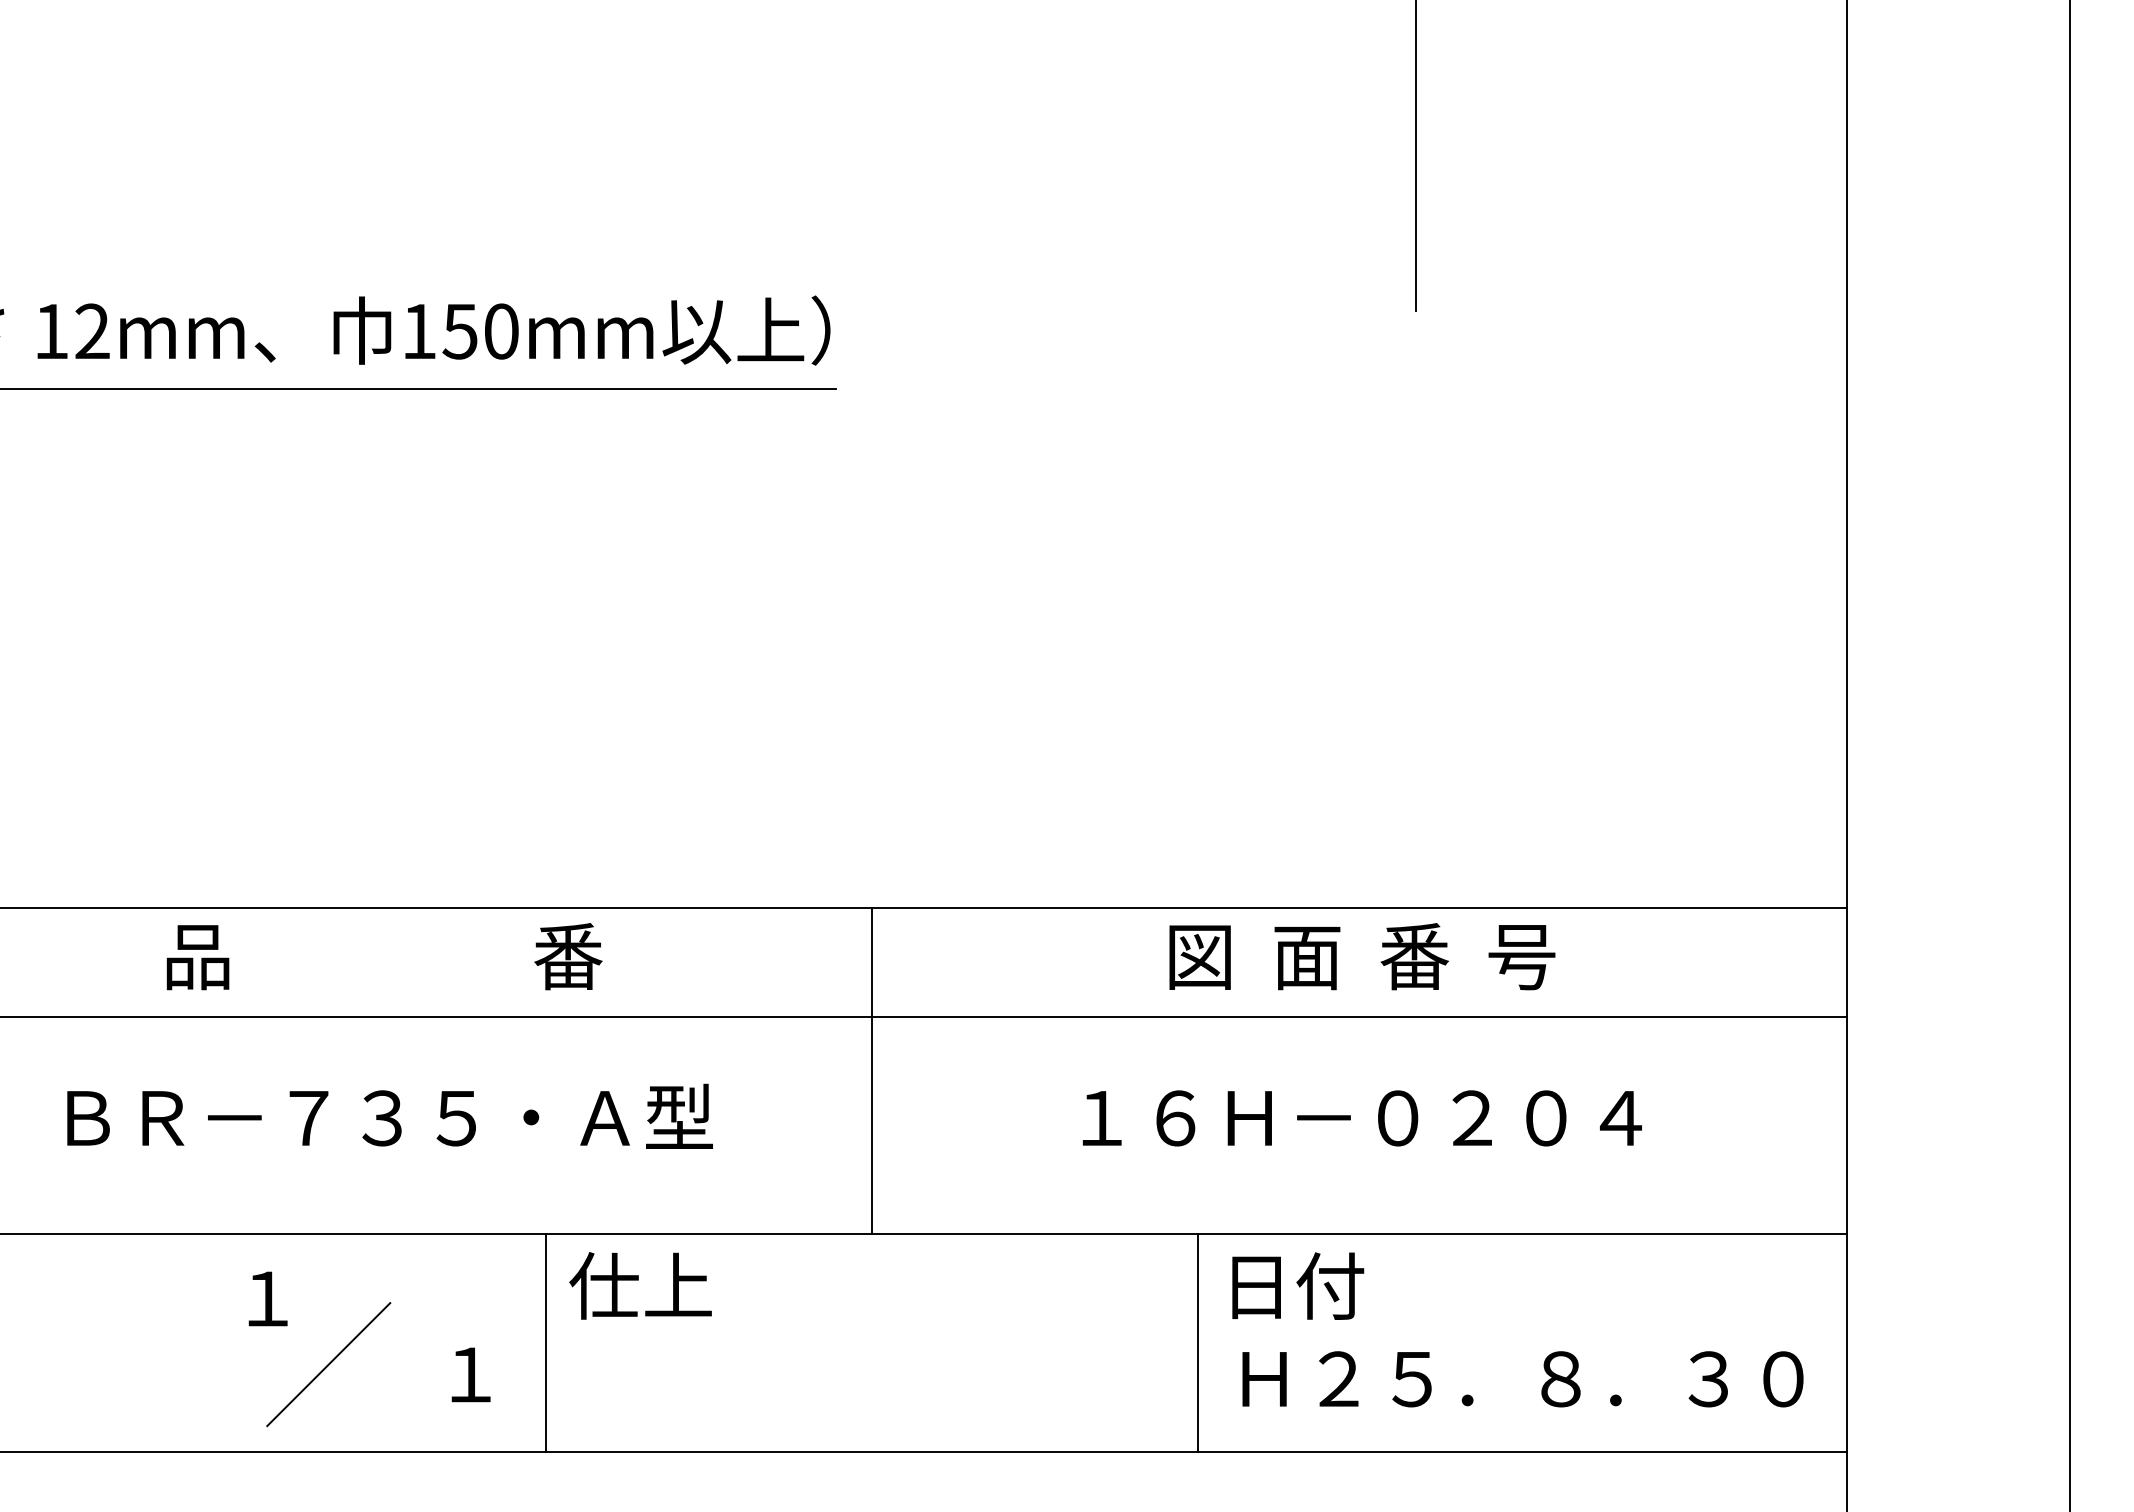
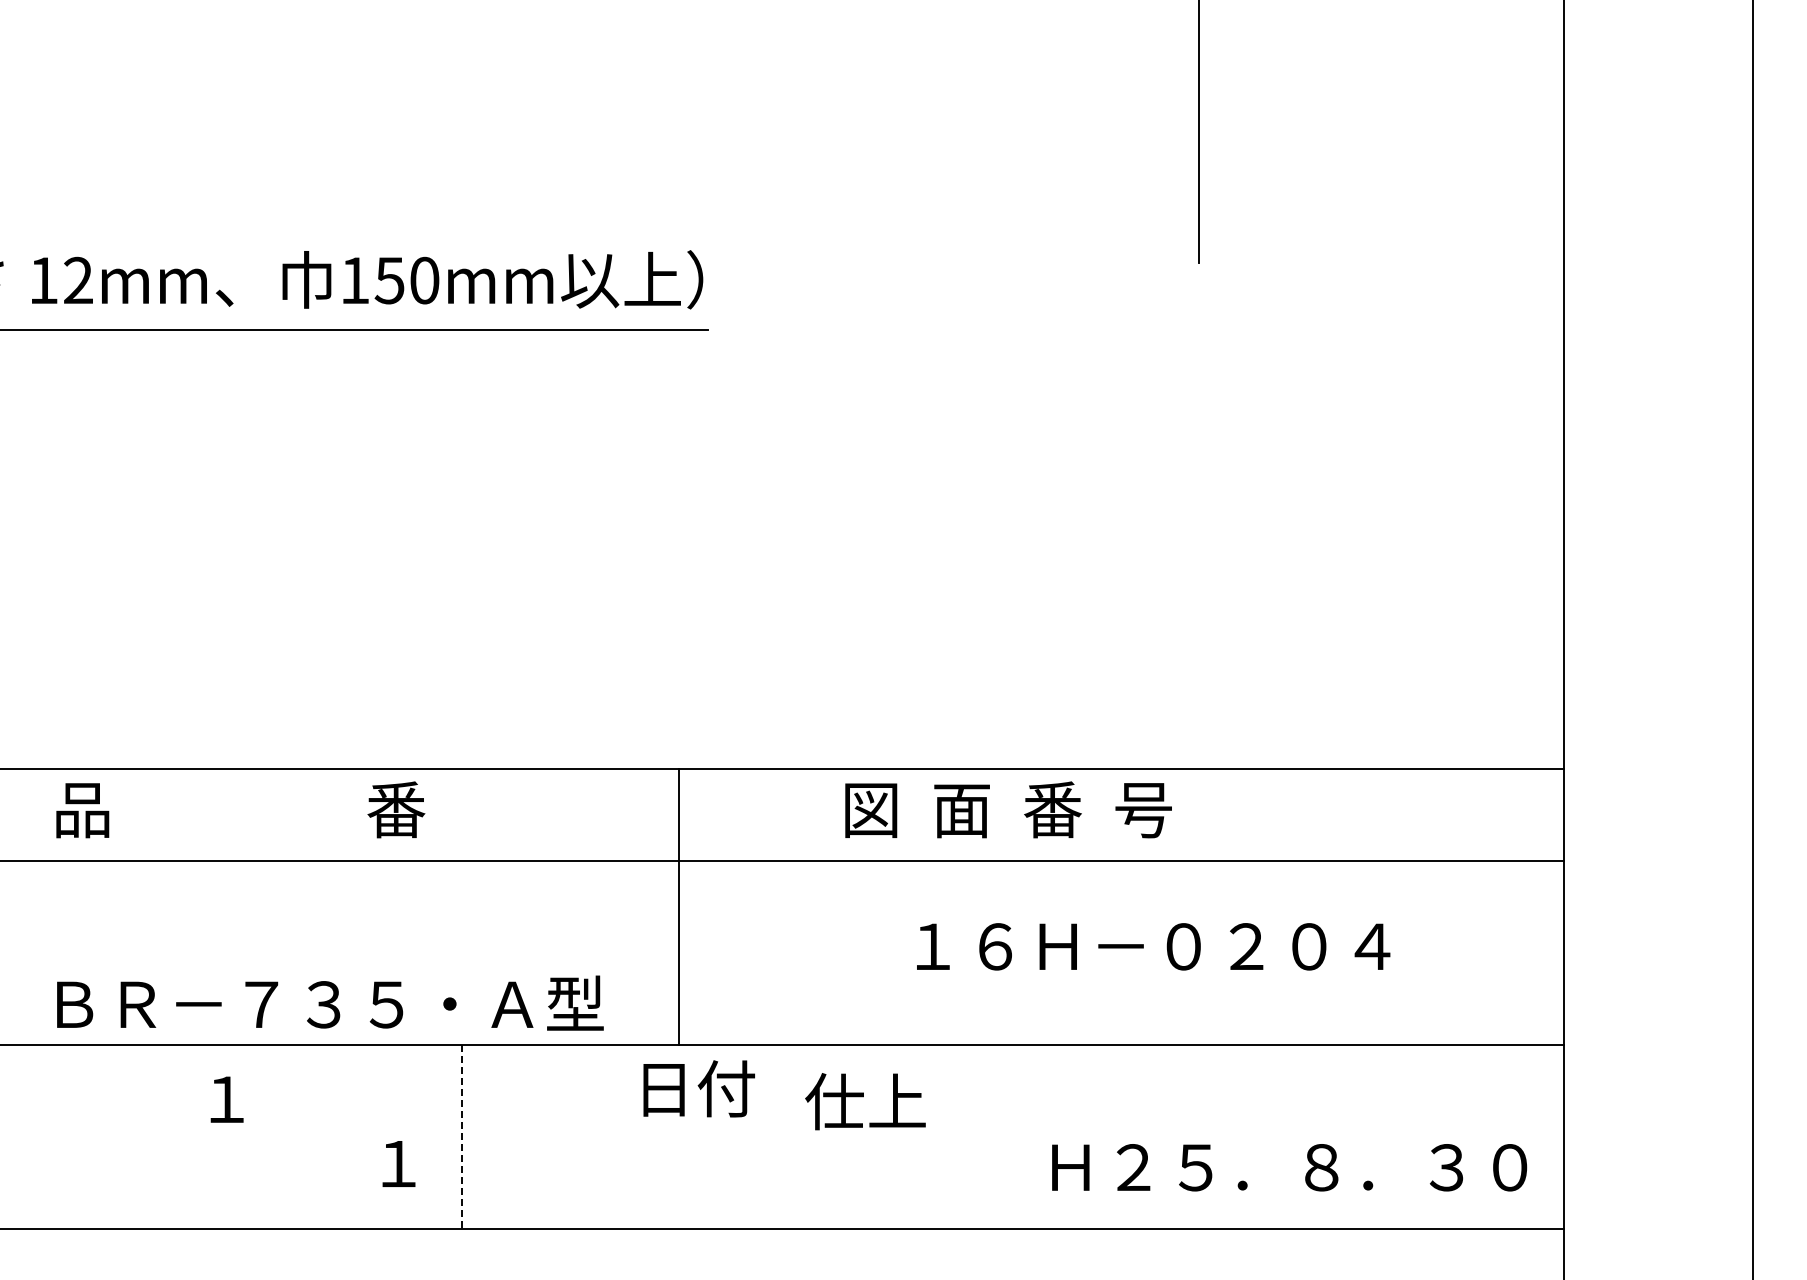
text: (384, 956) -> (240, 809), moved
text: (1362, 956) -> (1008, 809), moved
line: (872, 1070) -> (679, 906), moved
text: (390, 1115) -> (330, 1002), moved
text: (640, 1285) -> (865, 1101), moved
text: (1297, 1285) -> (698, 1088), moved
line: (1198, 1342) -> (1014, 1136), removed
line: (546, 1343) -> (462, 1137), solid -> dashed
line: (328, 1364) -> (278, 1155), removed

